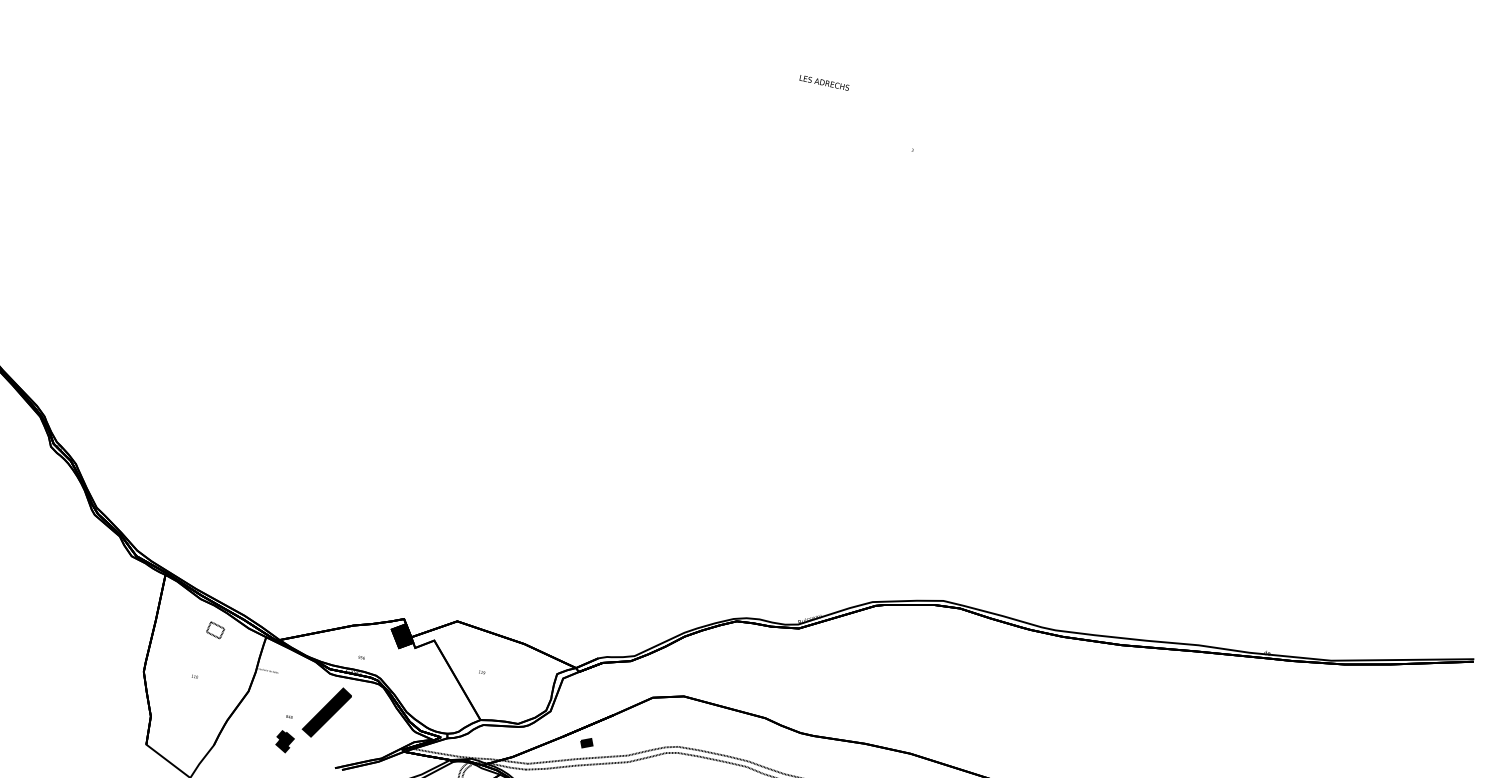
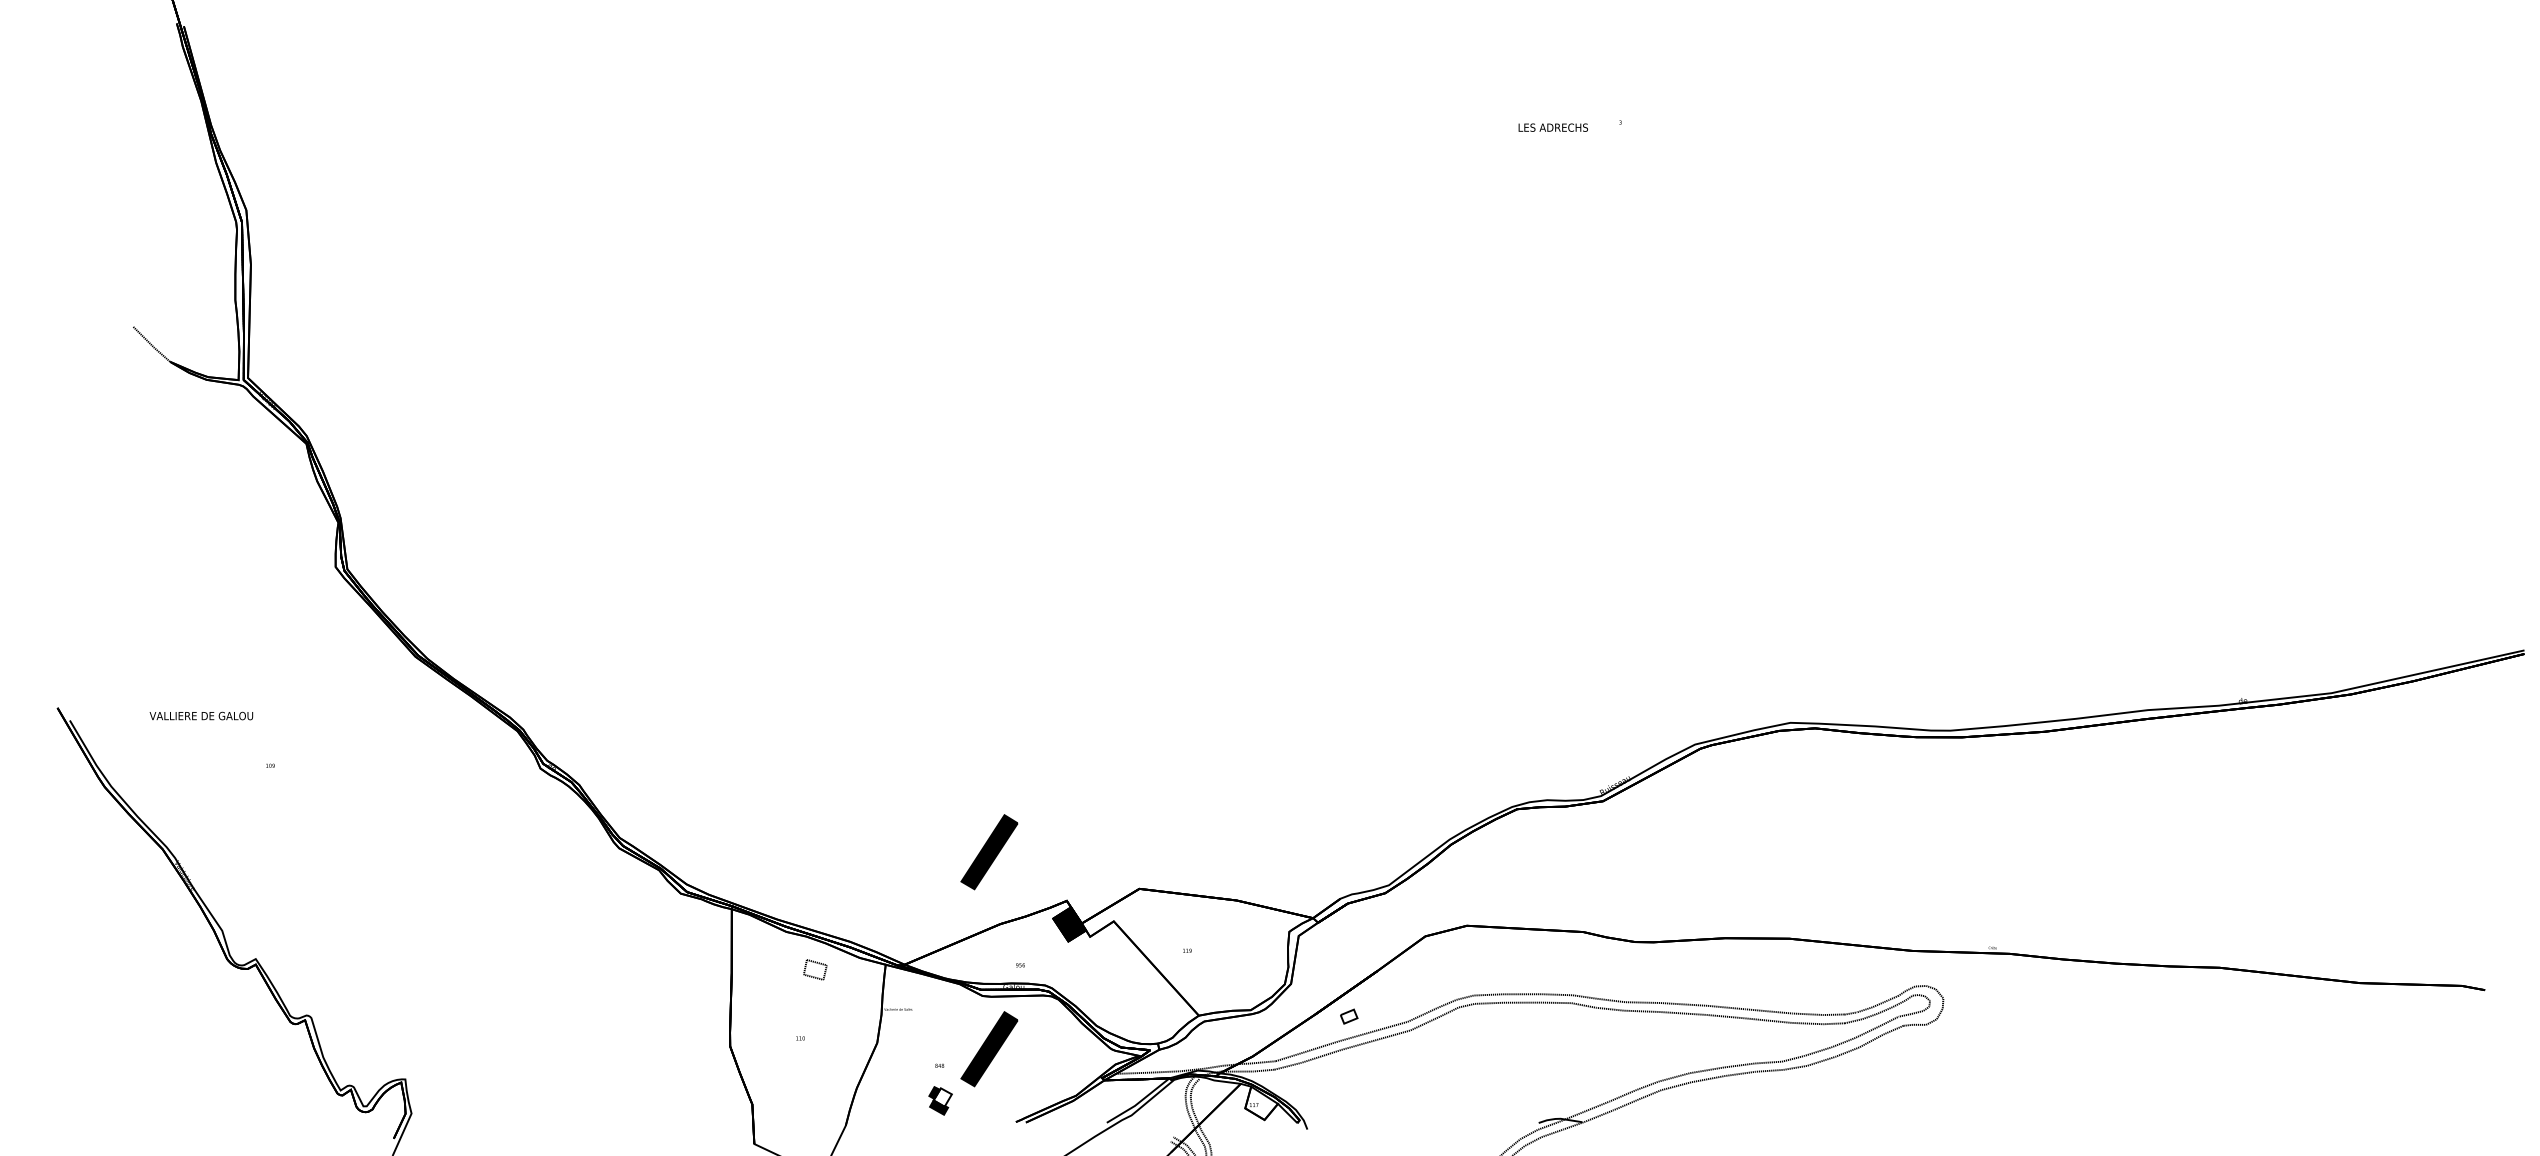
text: (823, 82) -> (1552, 127), moved
part: (356, 573) -> (989, 852), added
fill: (286, 739) -> (942, 1097), removed
fill: (586, 743) -> (1348, 1016), removed

